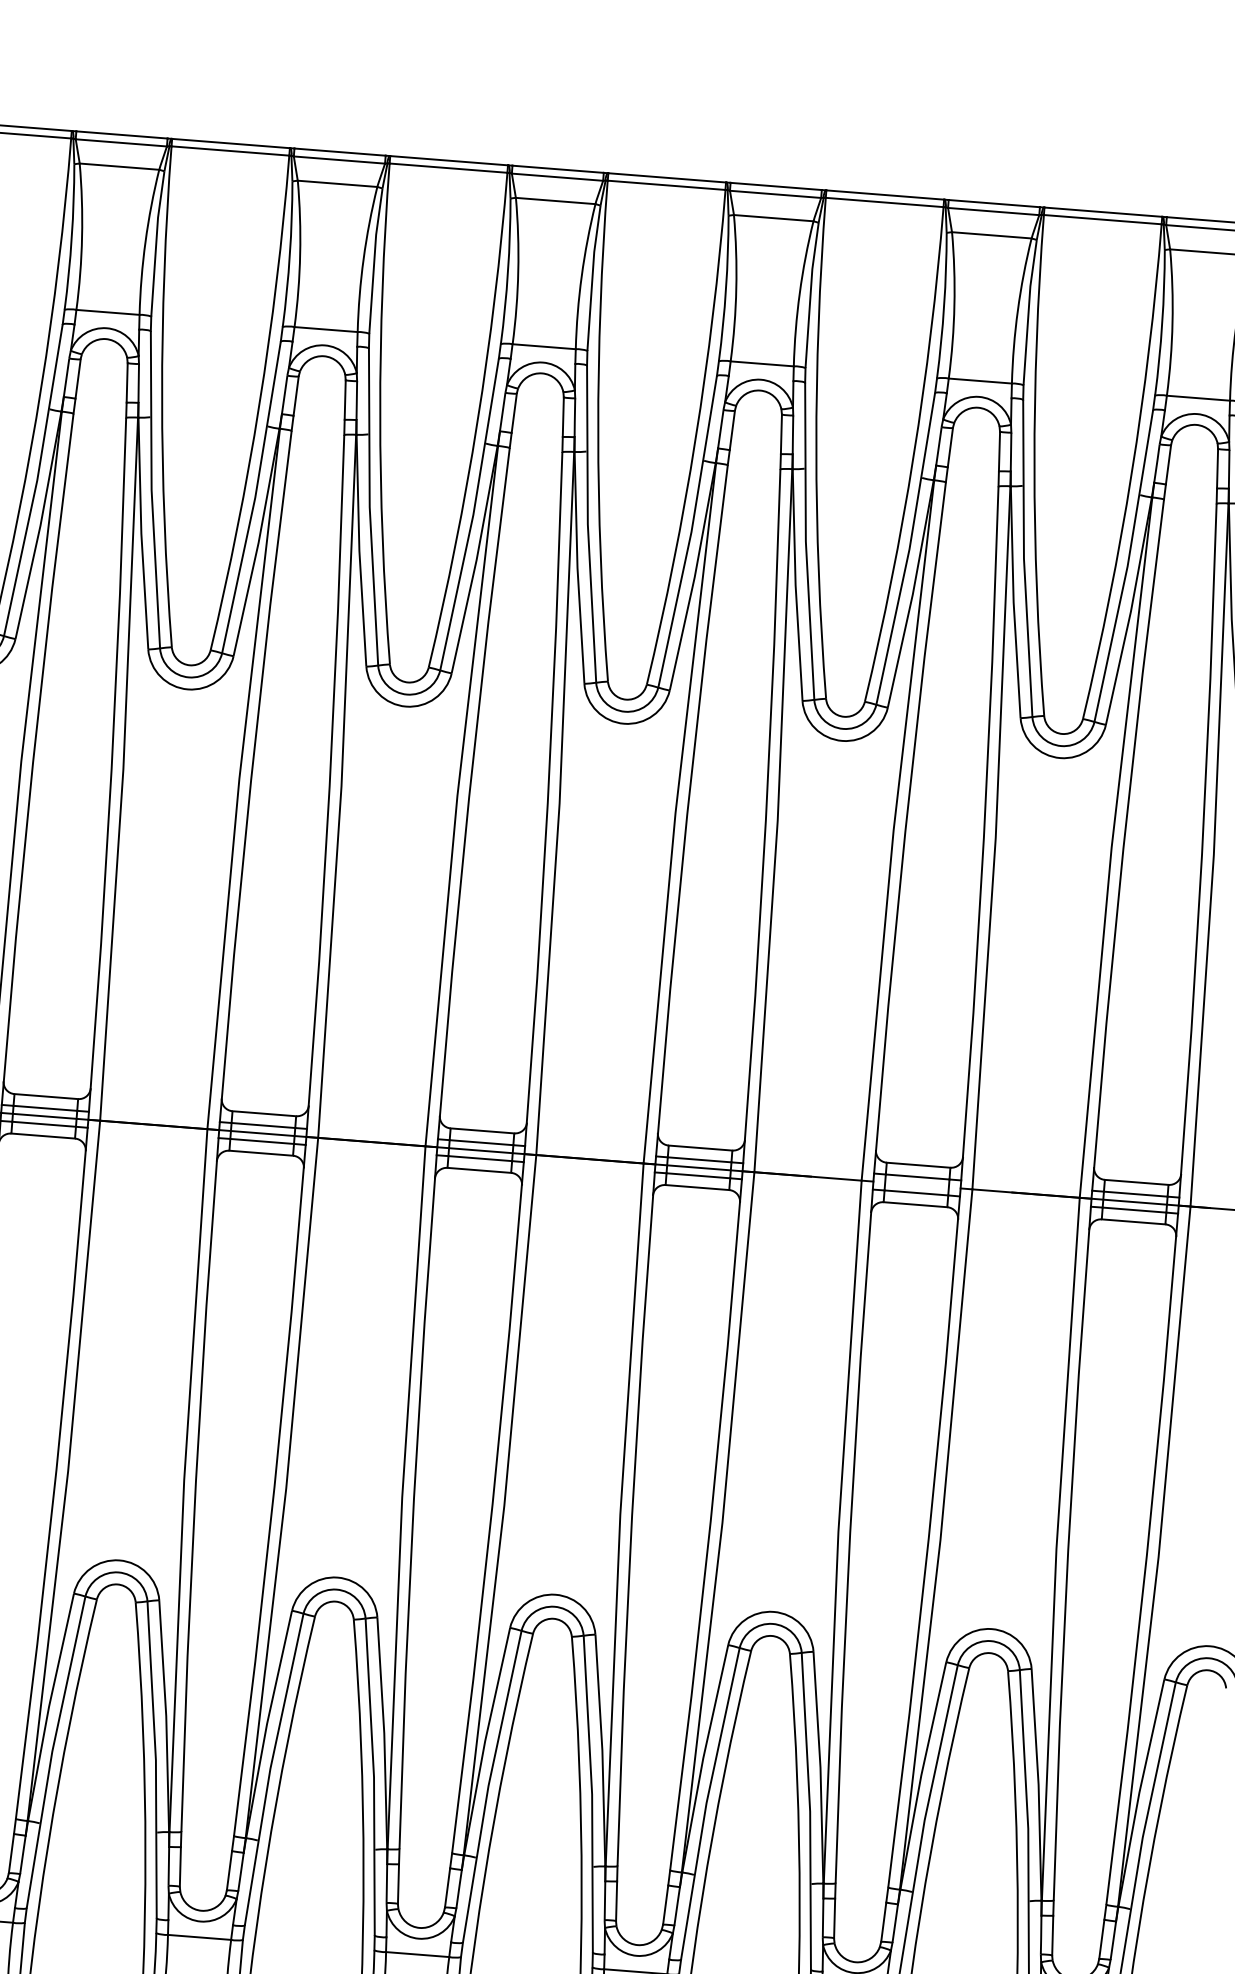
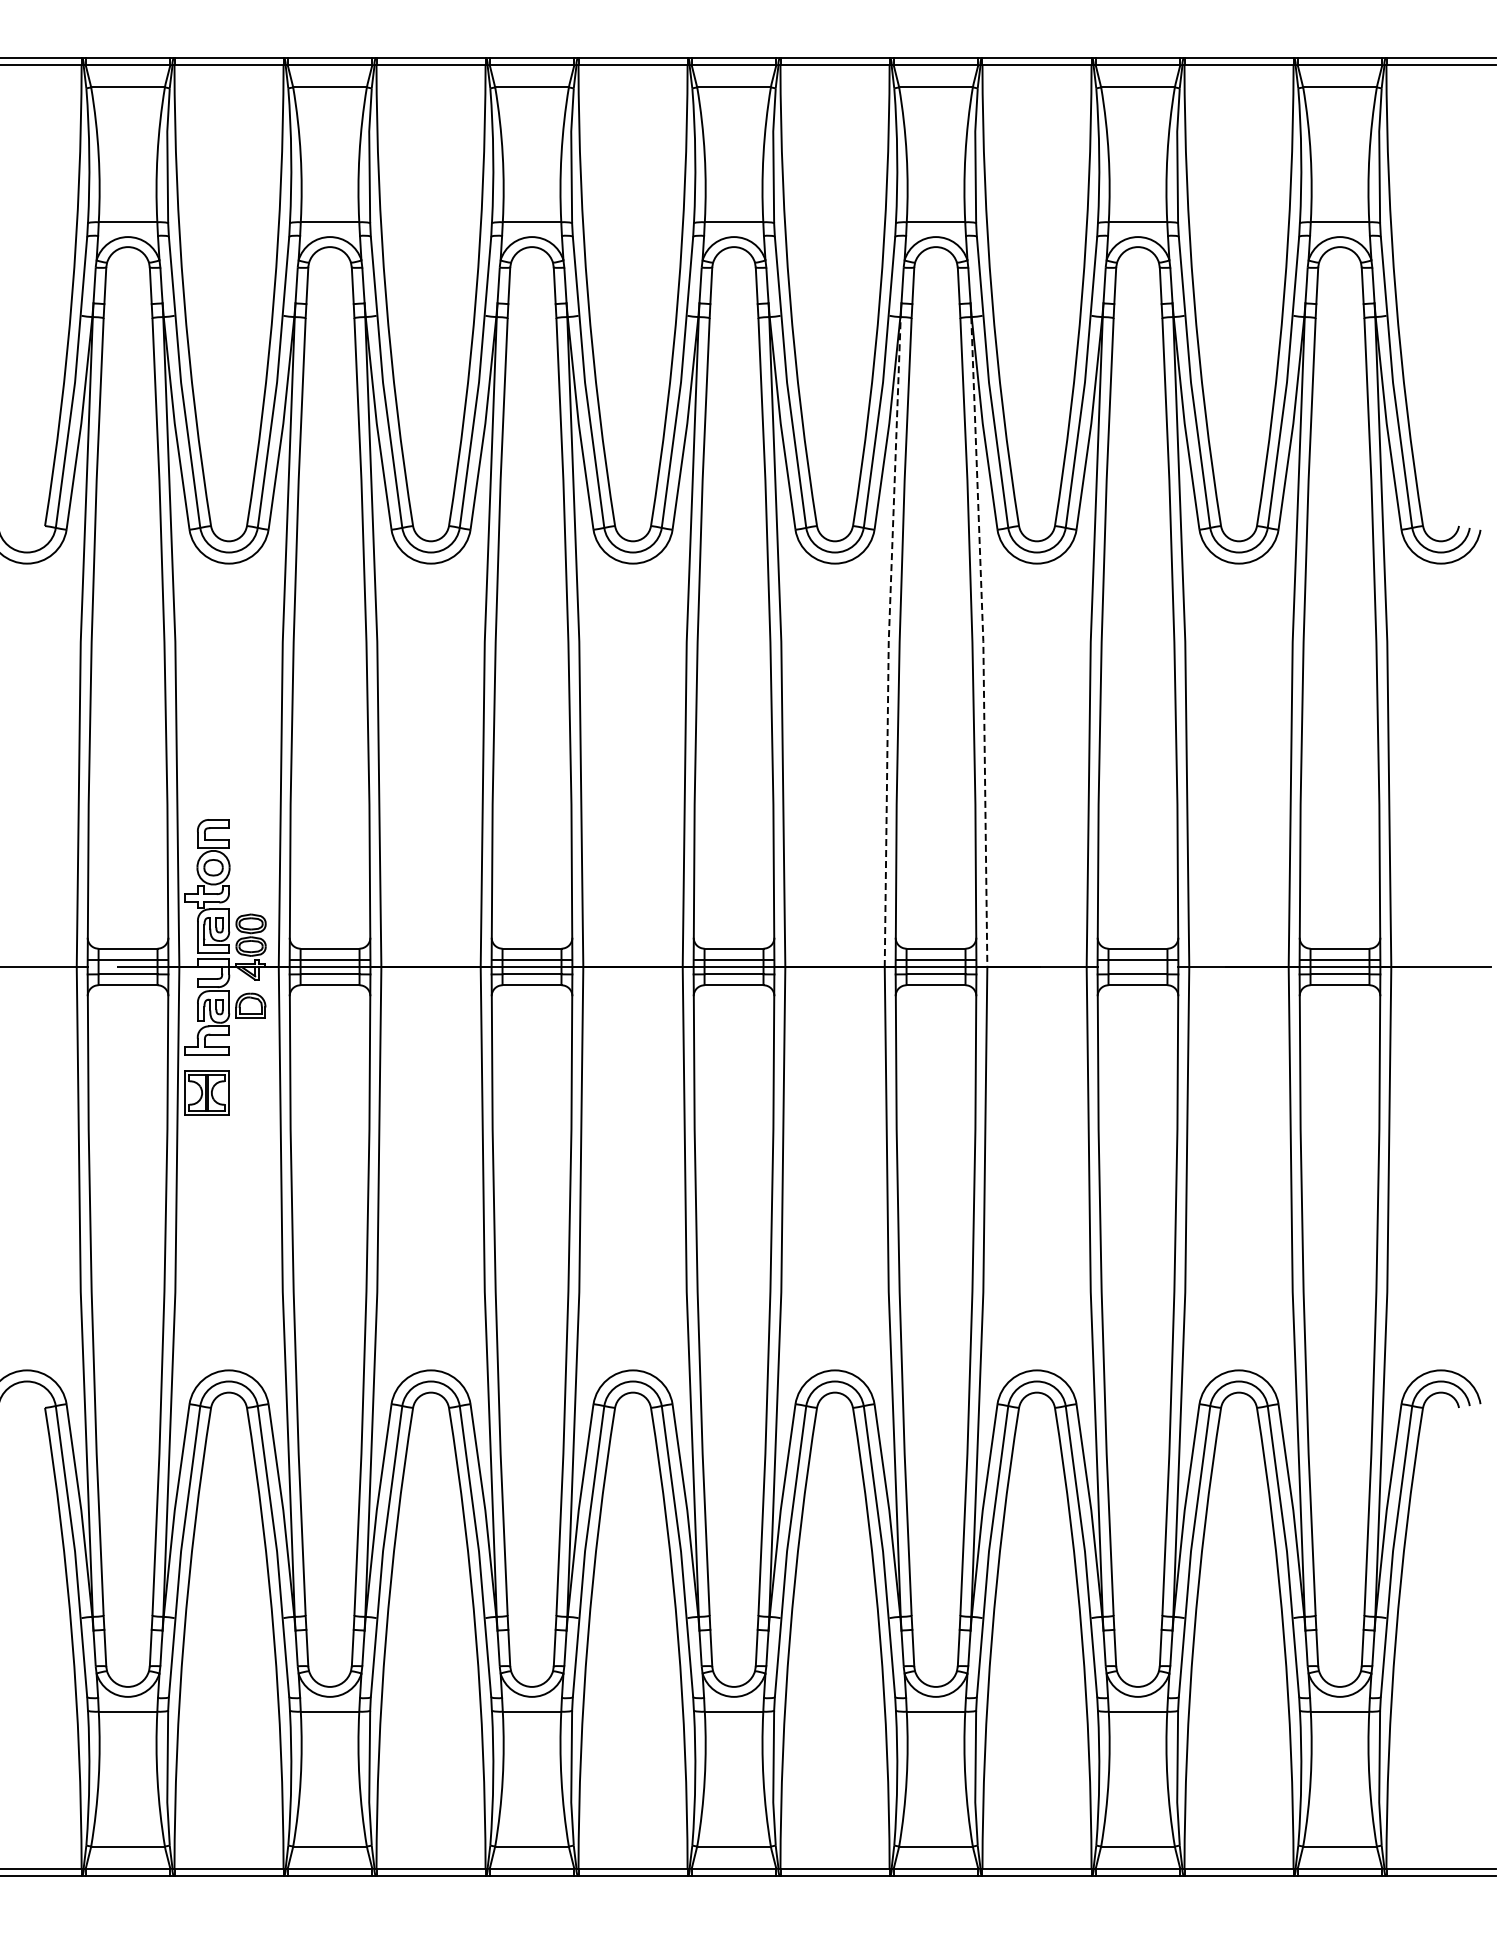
line: (675, 813) -> (888, 642), solid -> dashed
line: (777, 820) -> (983, 641), solid -> dashed

